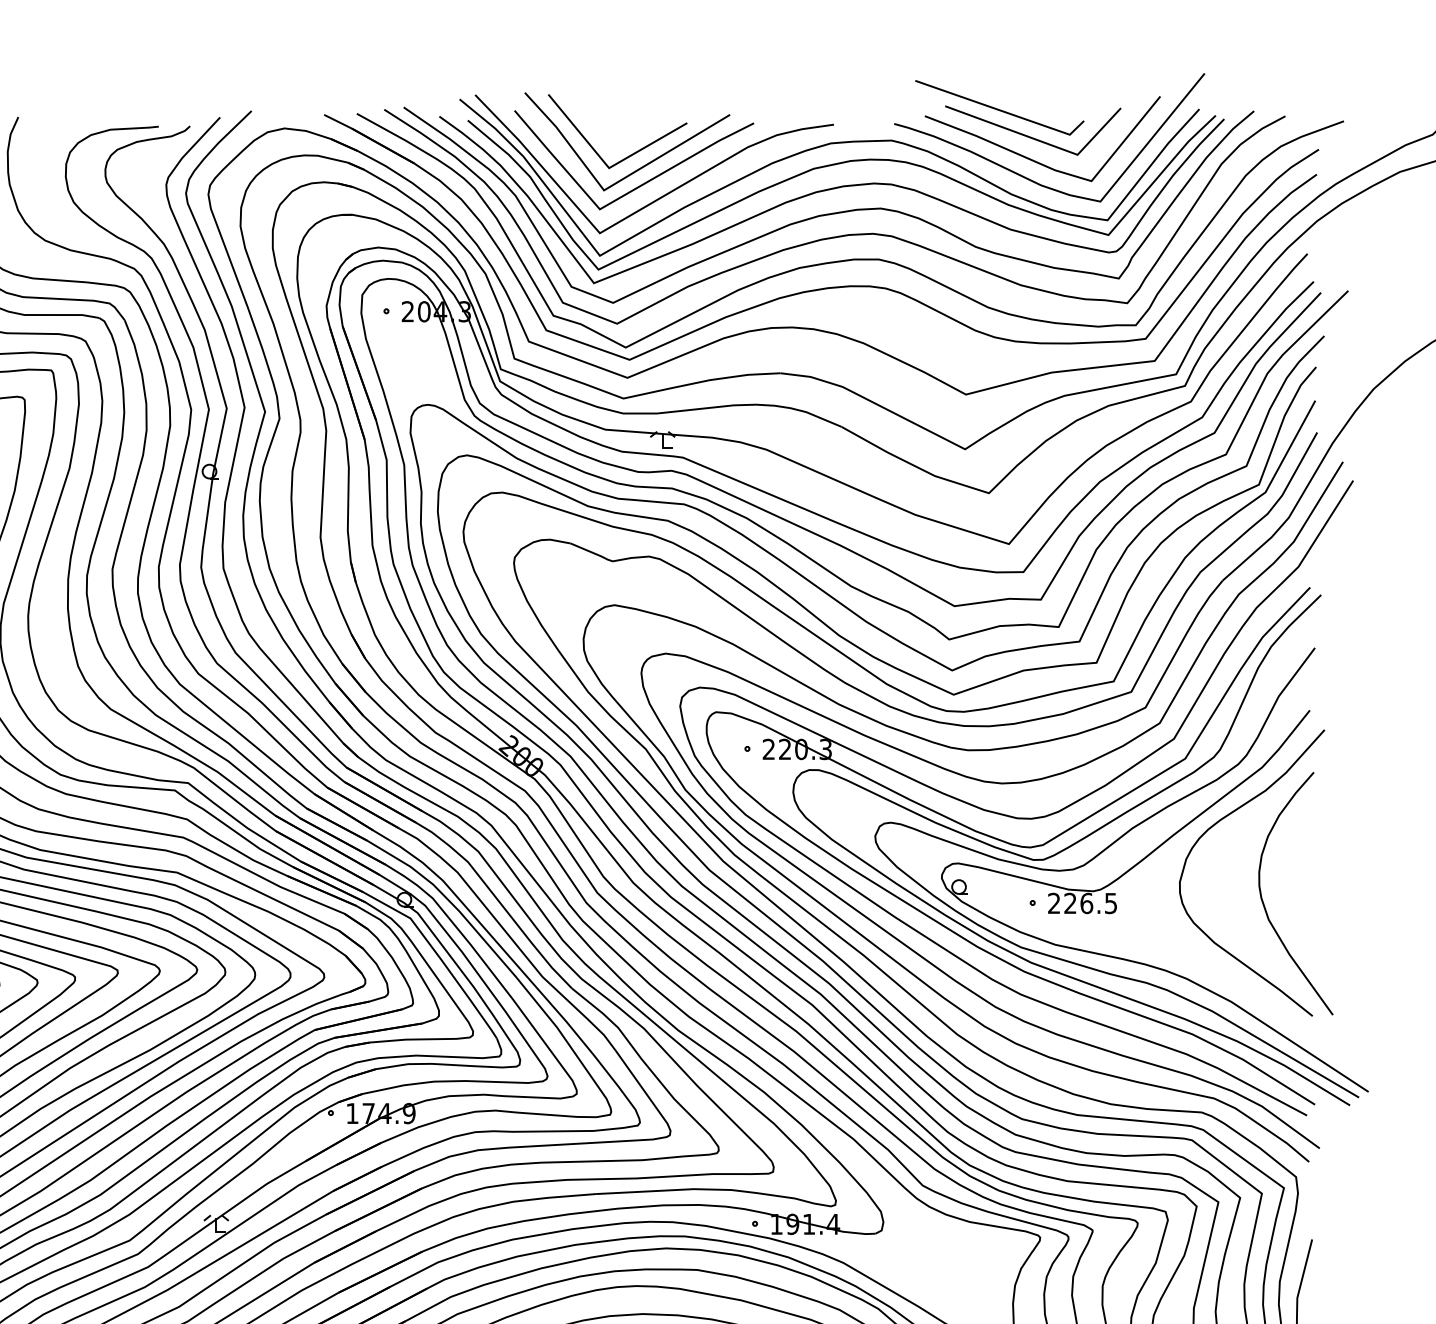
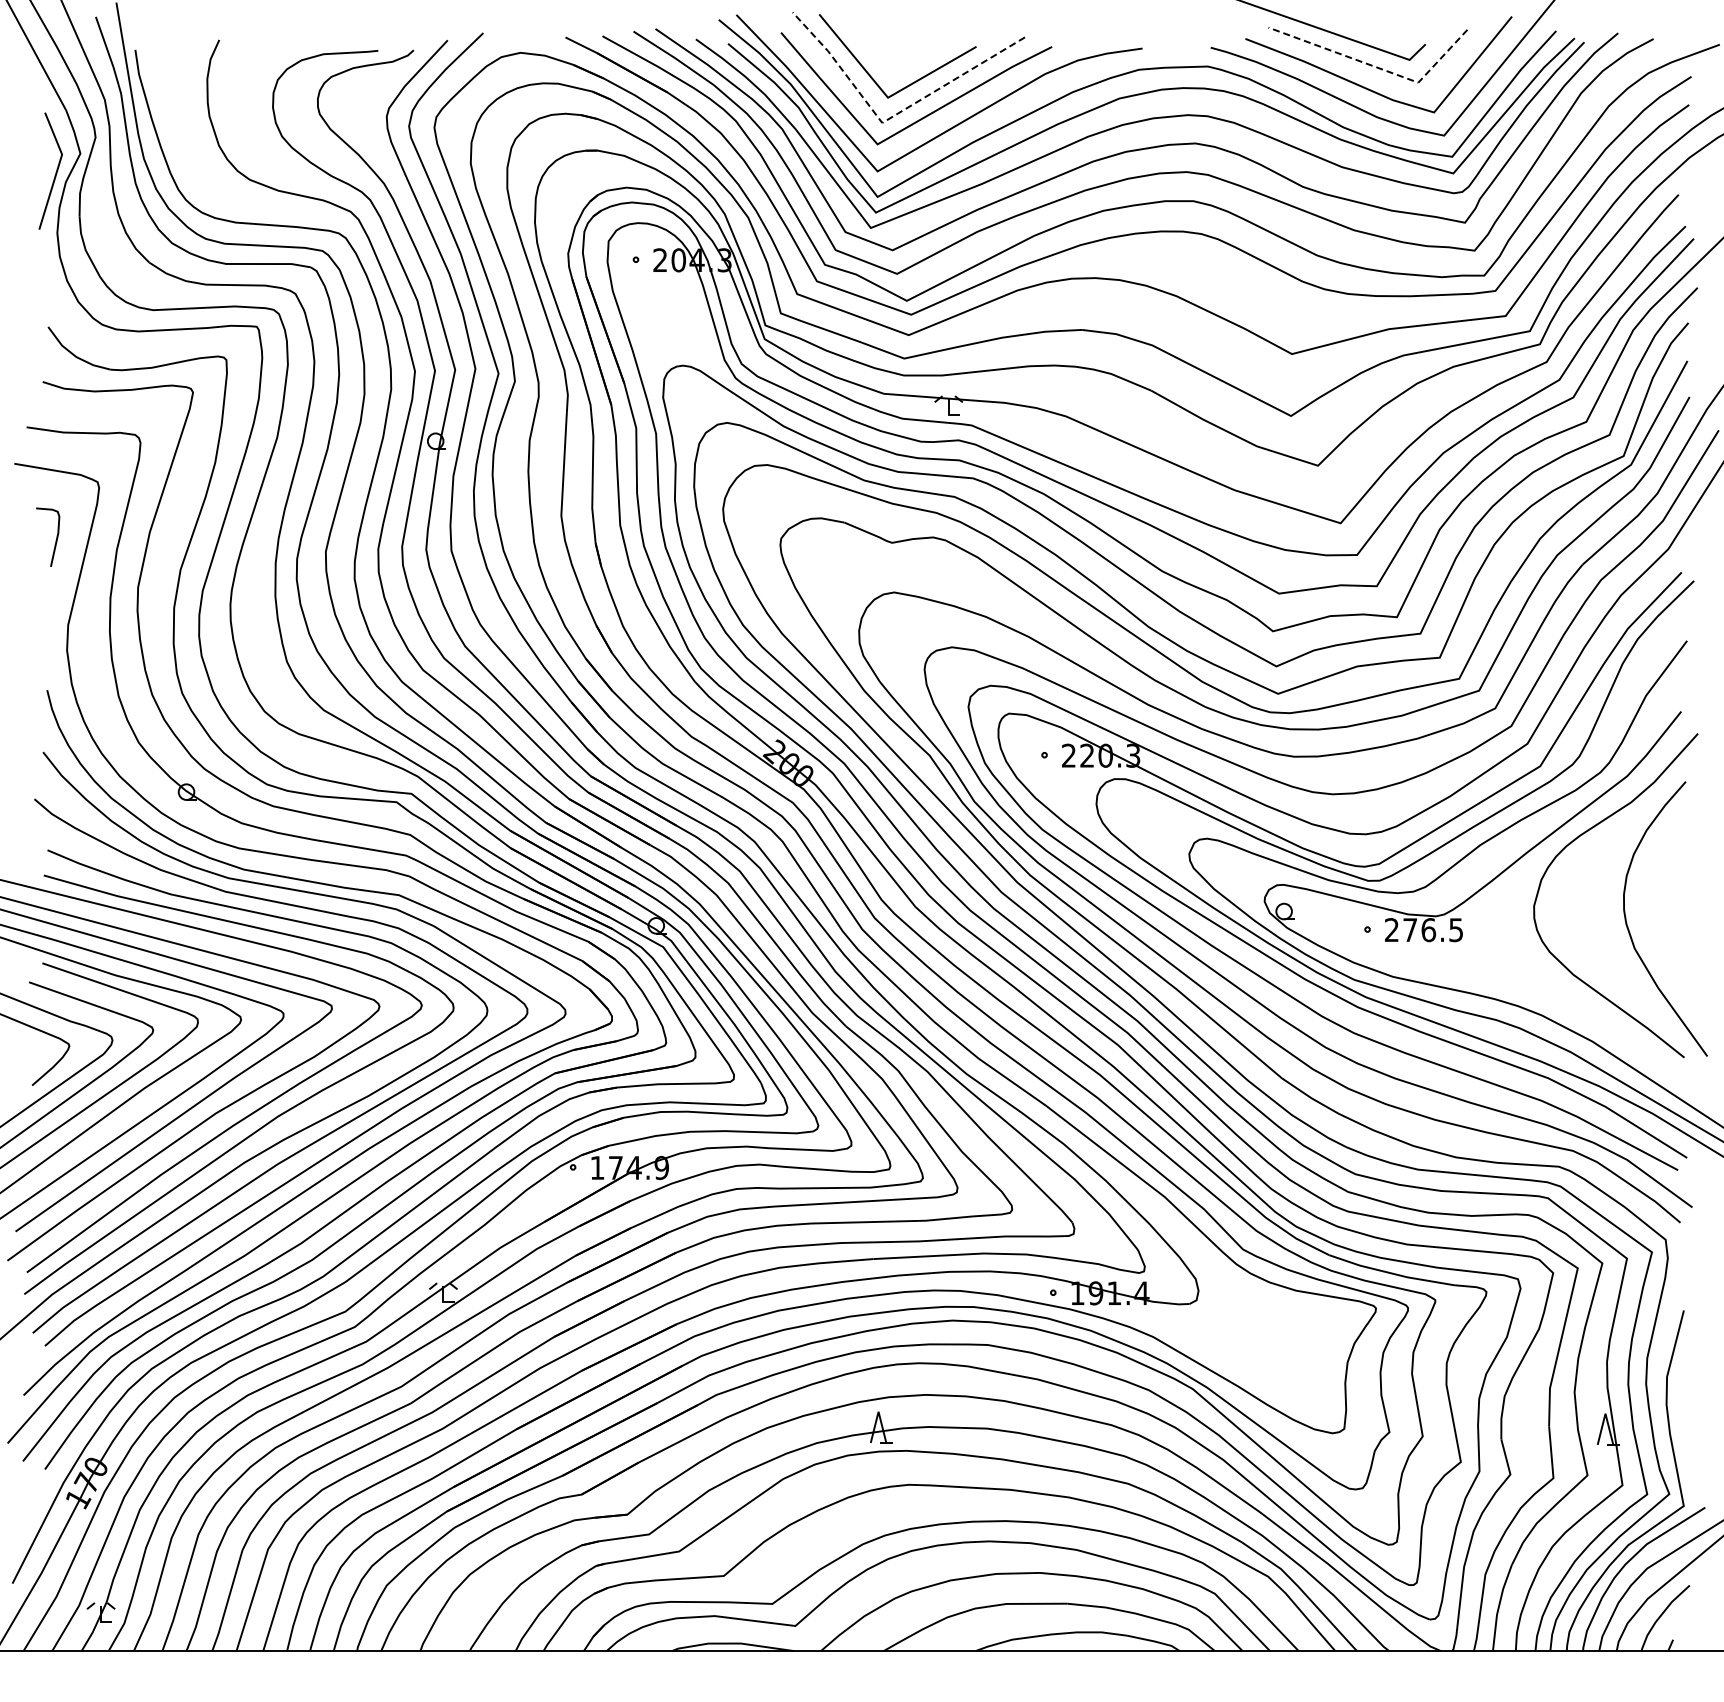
line: (1042, 141) -> (1378, 67), solid -> dashed
line: (611, 185) -> (890, 117), solid -> dashed
text: (1070, 902) -> (1410, 929), 226.5 -> 276.5

